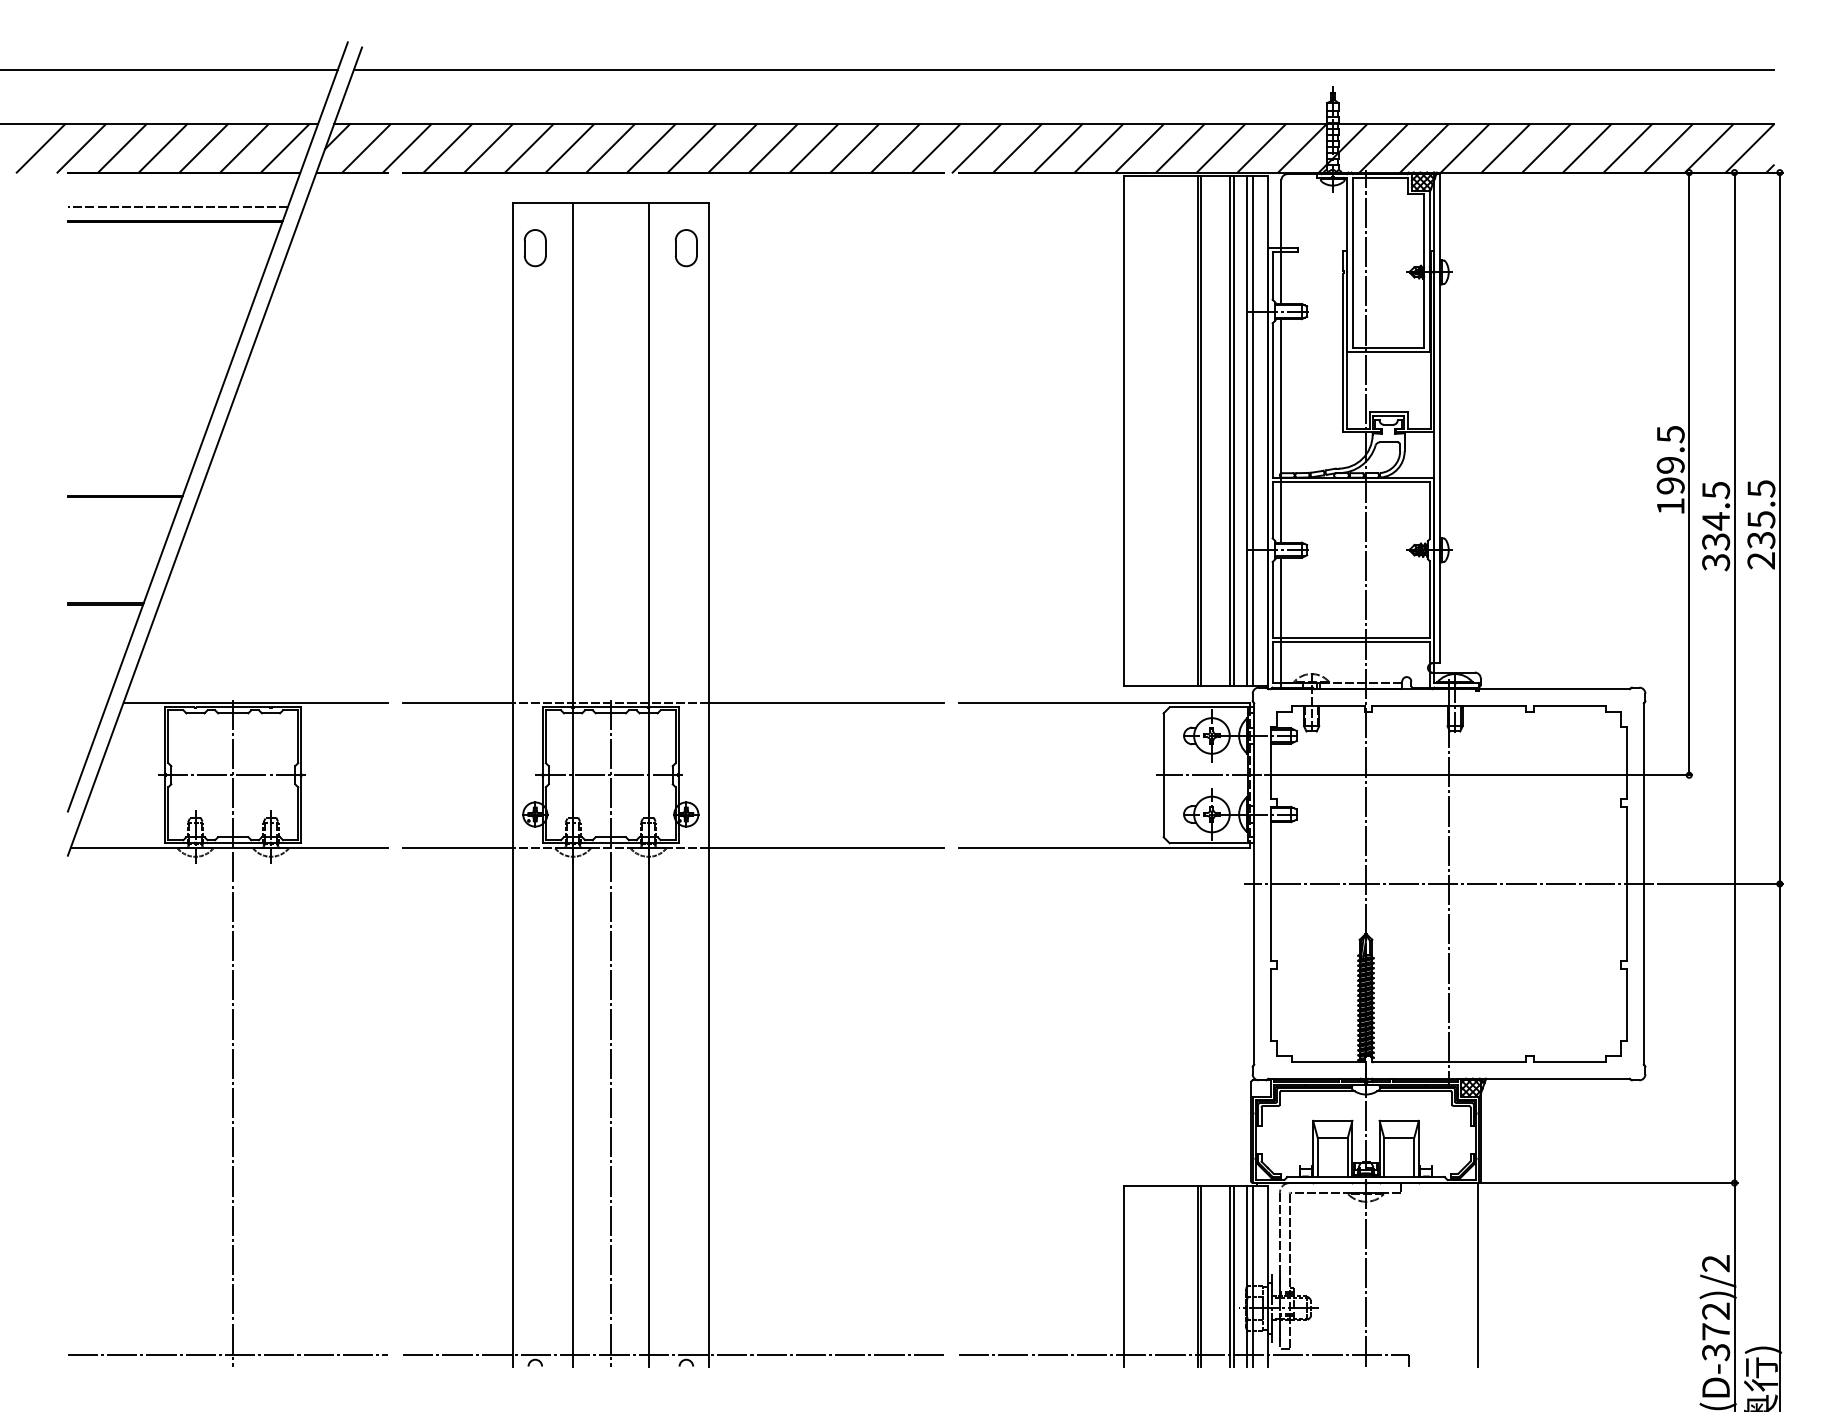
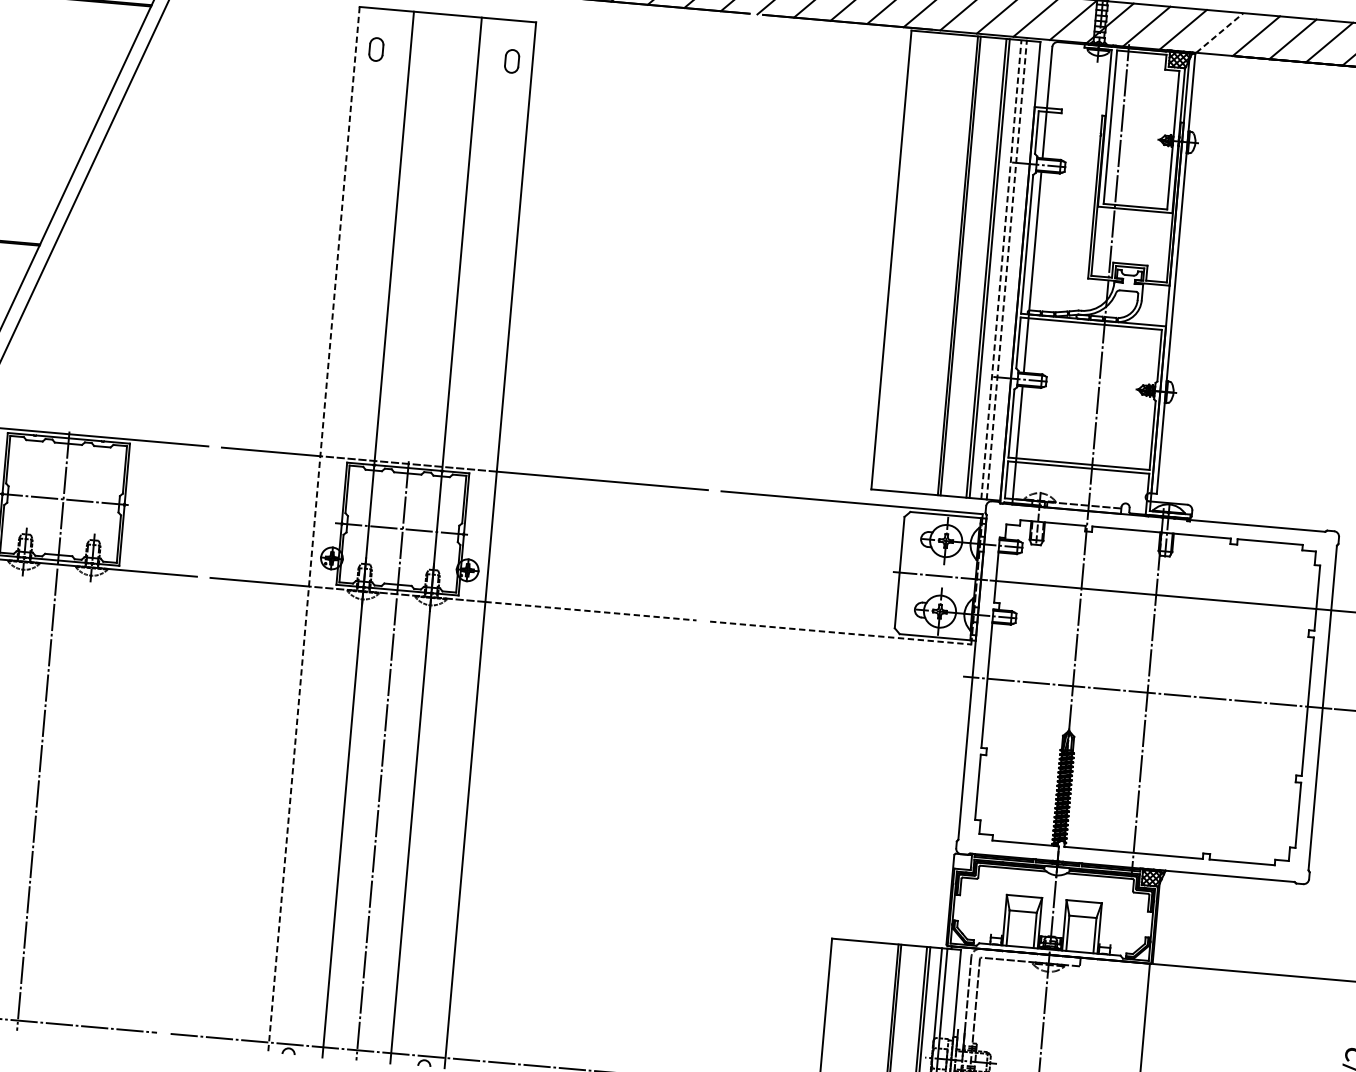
line: (1465, 148) -> (1220, 33), solid -> dashed
part: (534, 248) -> (375, 49), size x0.7
part: (685, 248) -> (511, 61), size x0.7
line: (1246, 430) -> (1001, 269), solid -> dashed
line: (1252, 430) -> (1006, 269), solid -> dashed
line: (512, 784) -> (313, 529), solid -> dashed
line: (826, 847) -> (591, 610), solid -> dashed
line: (1104, 847) -> (840, 632), solid -> dashed

